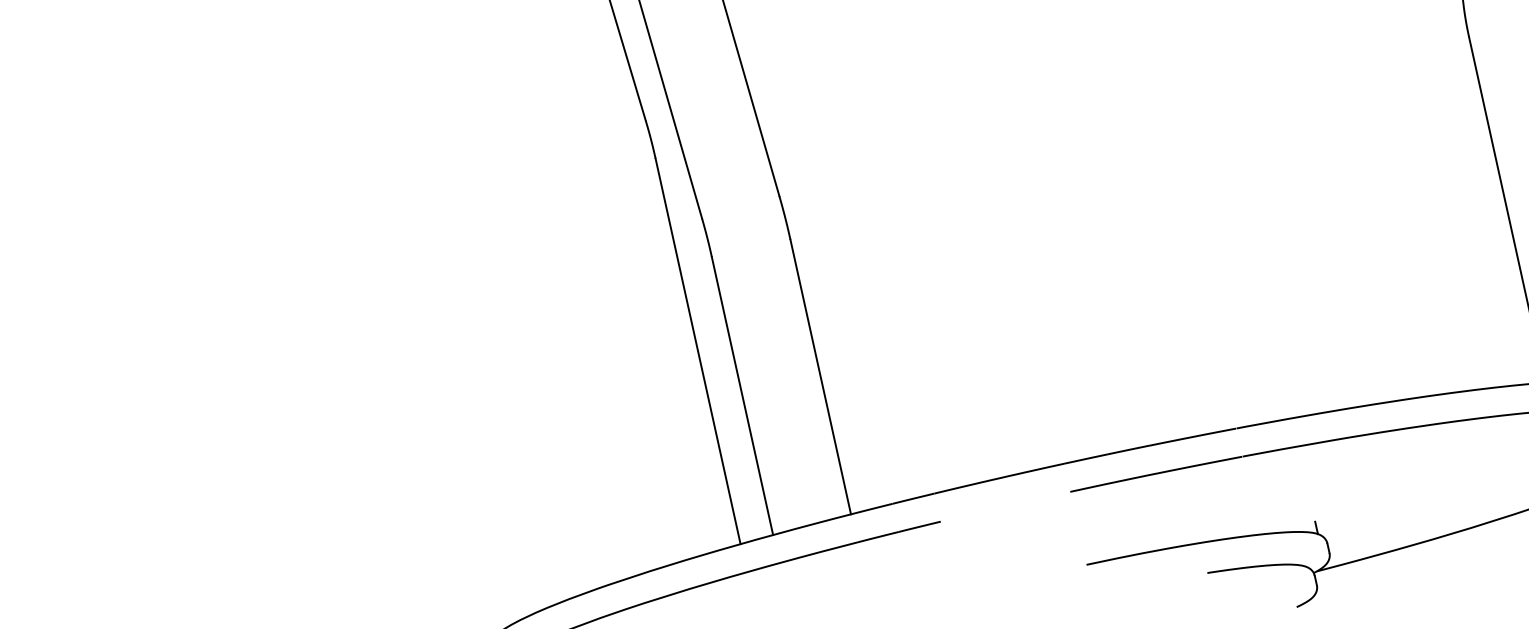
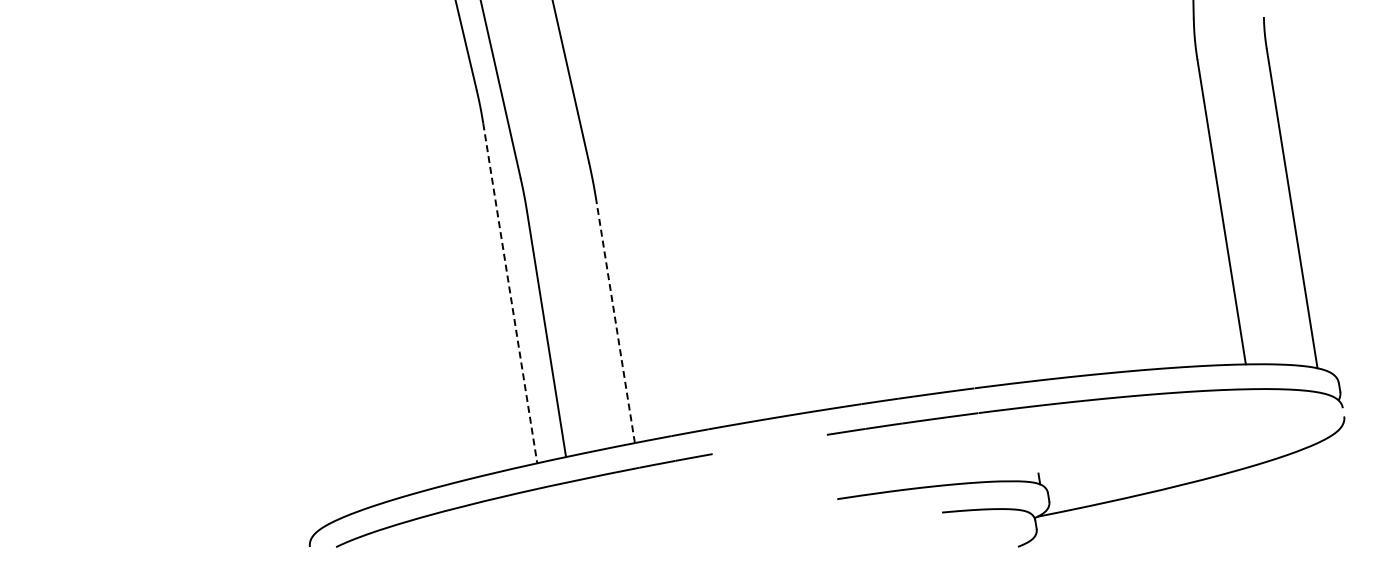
line: (698, 351) -> (510, 293), solid -> dashed
line: (820, 377) -> (615, 322), solid -> dashed

